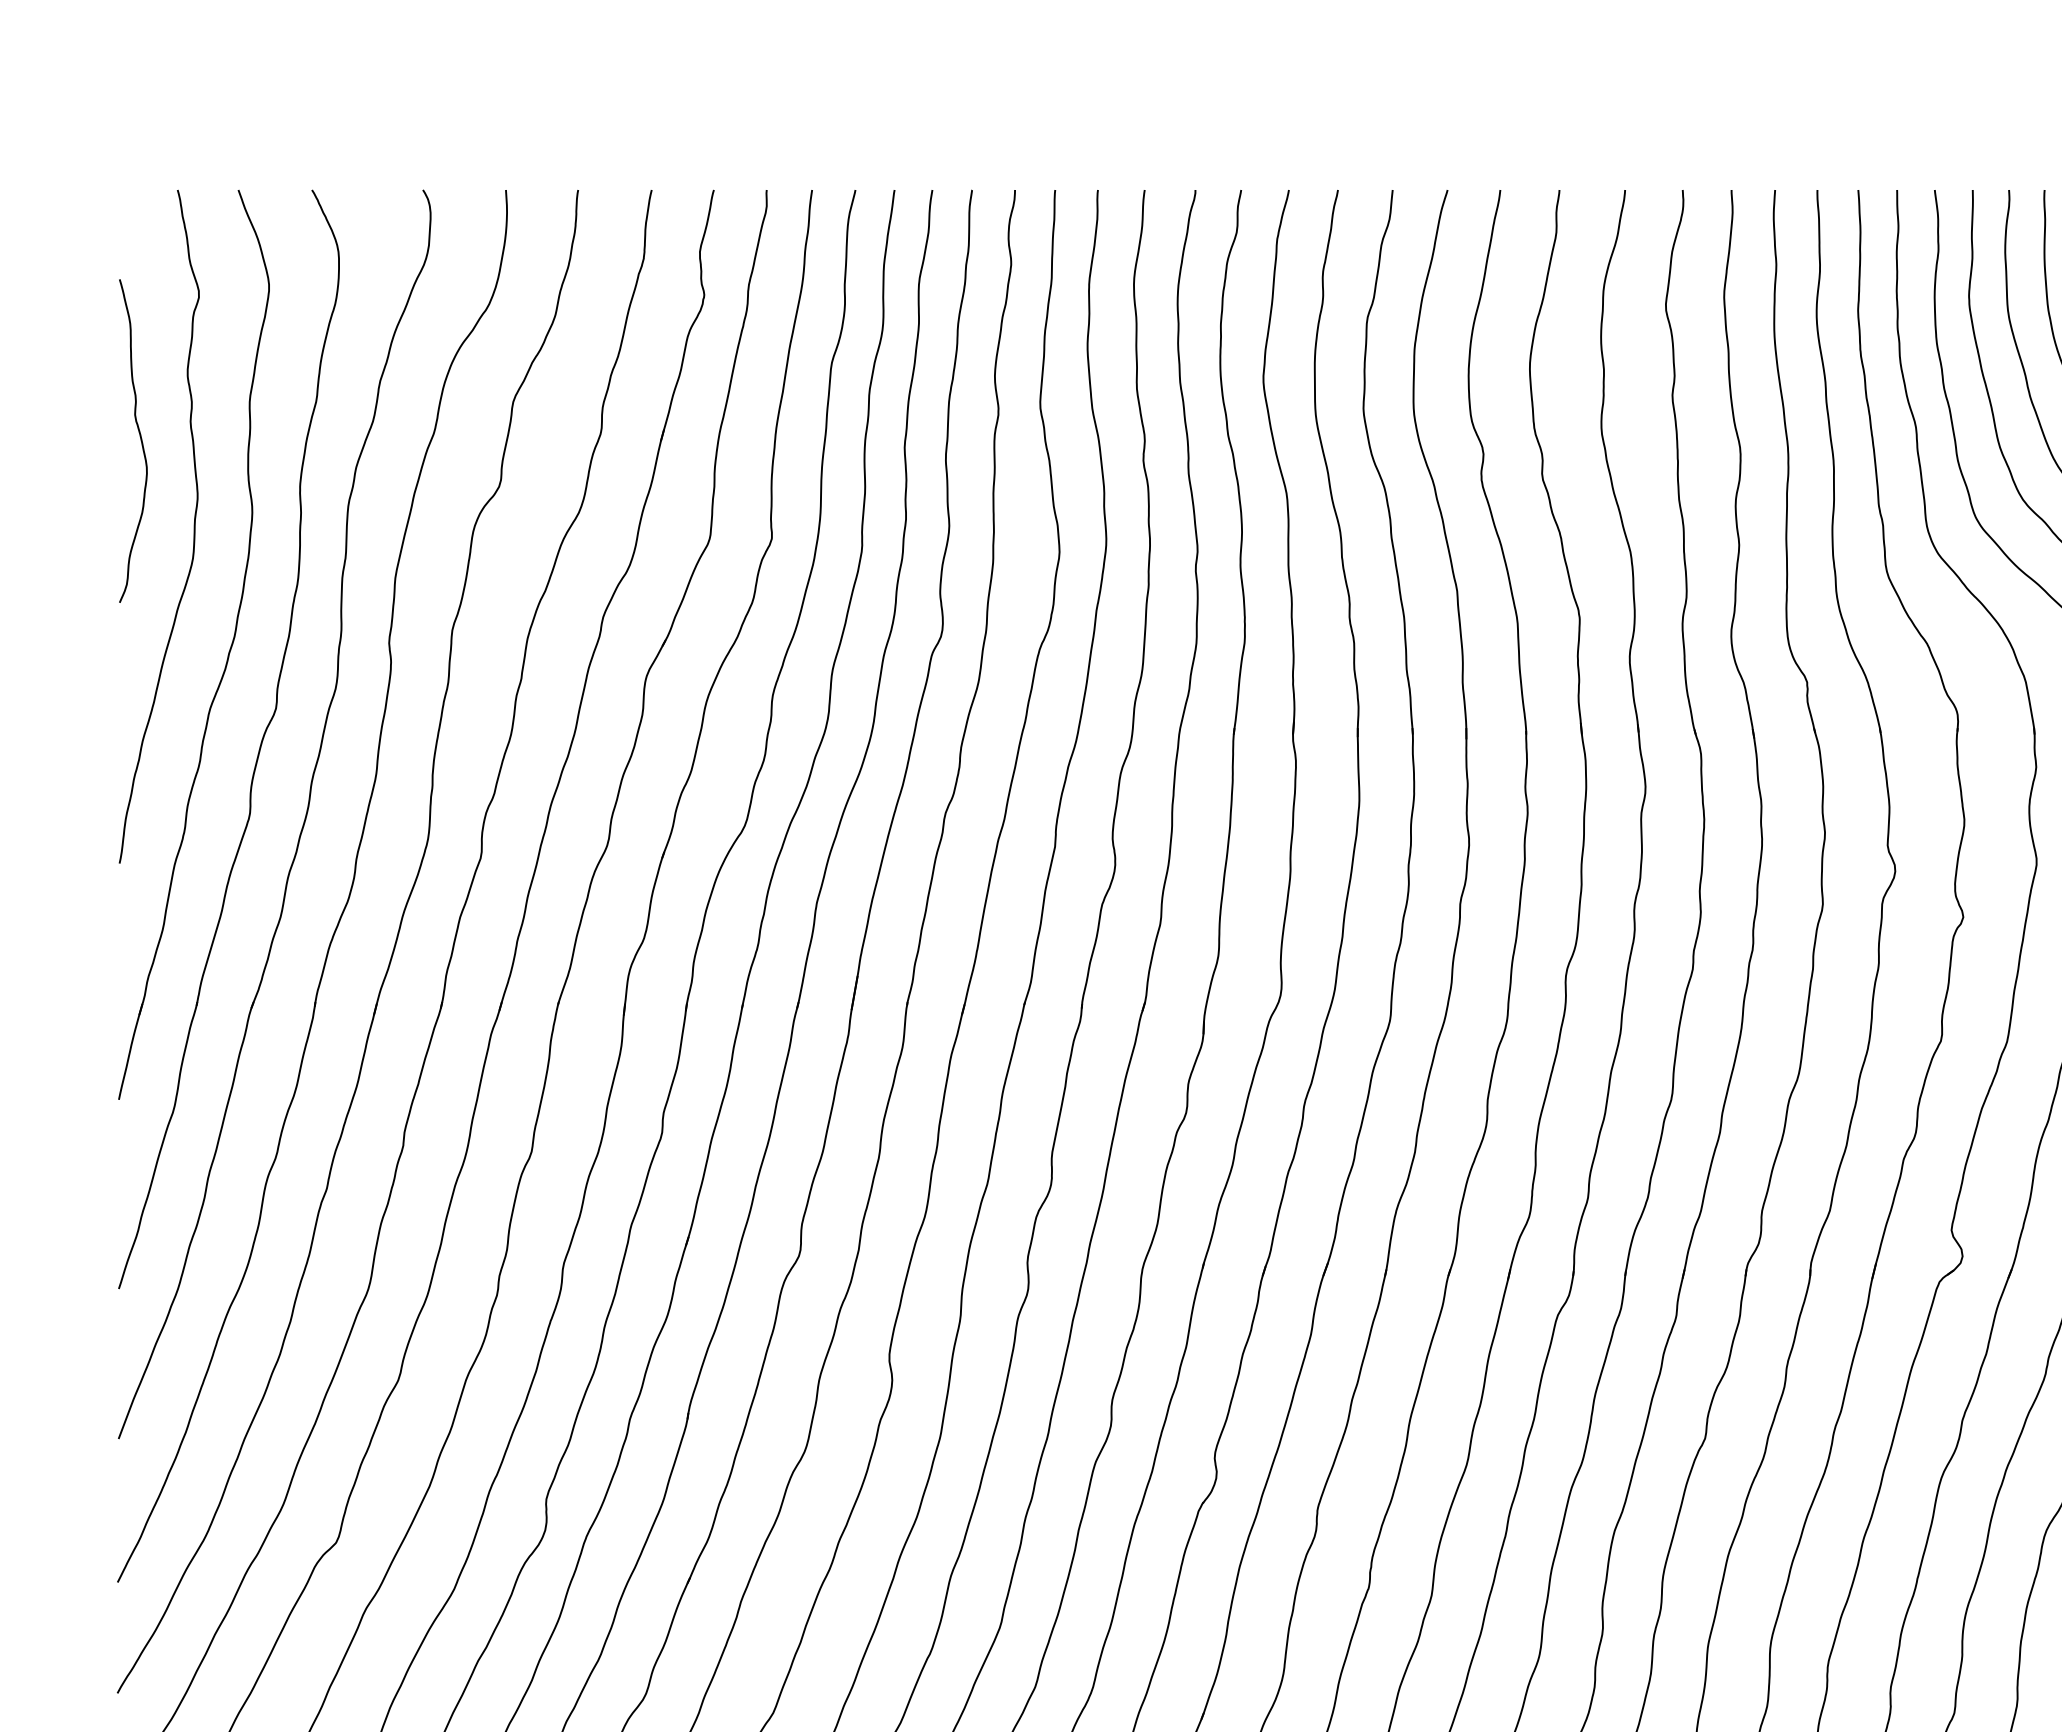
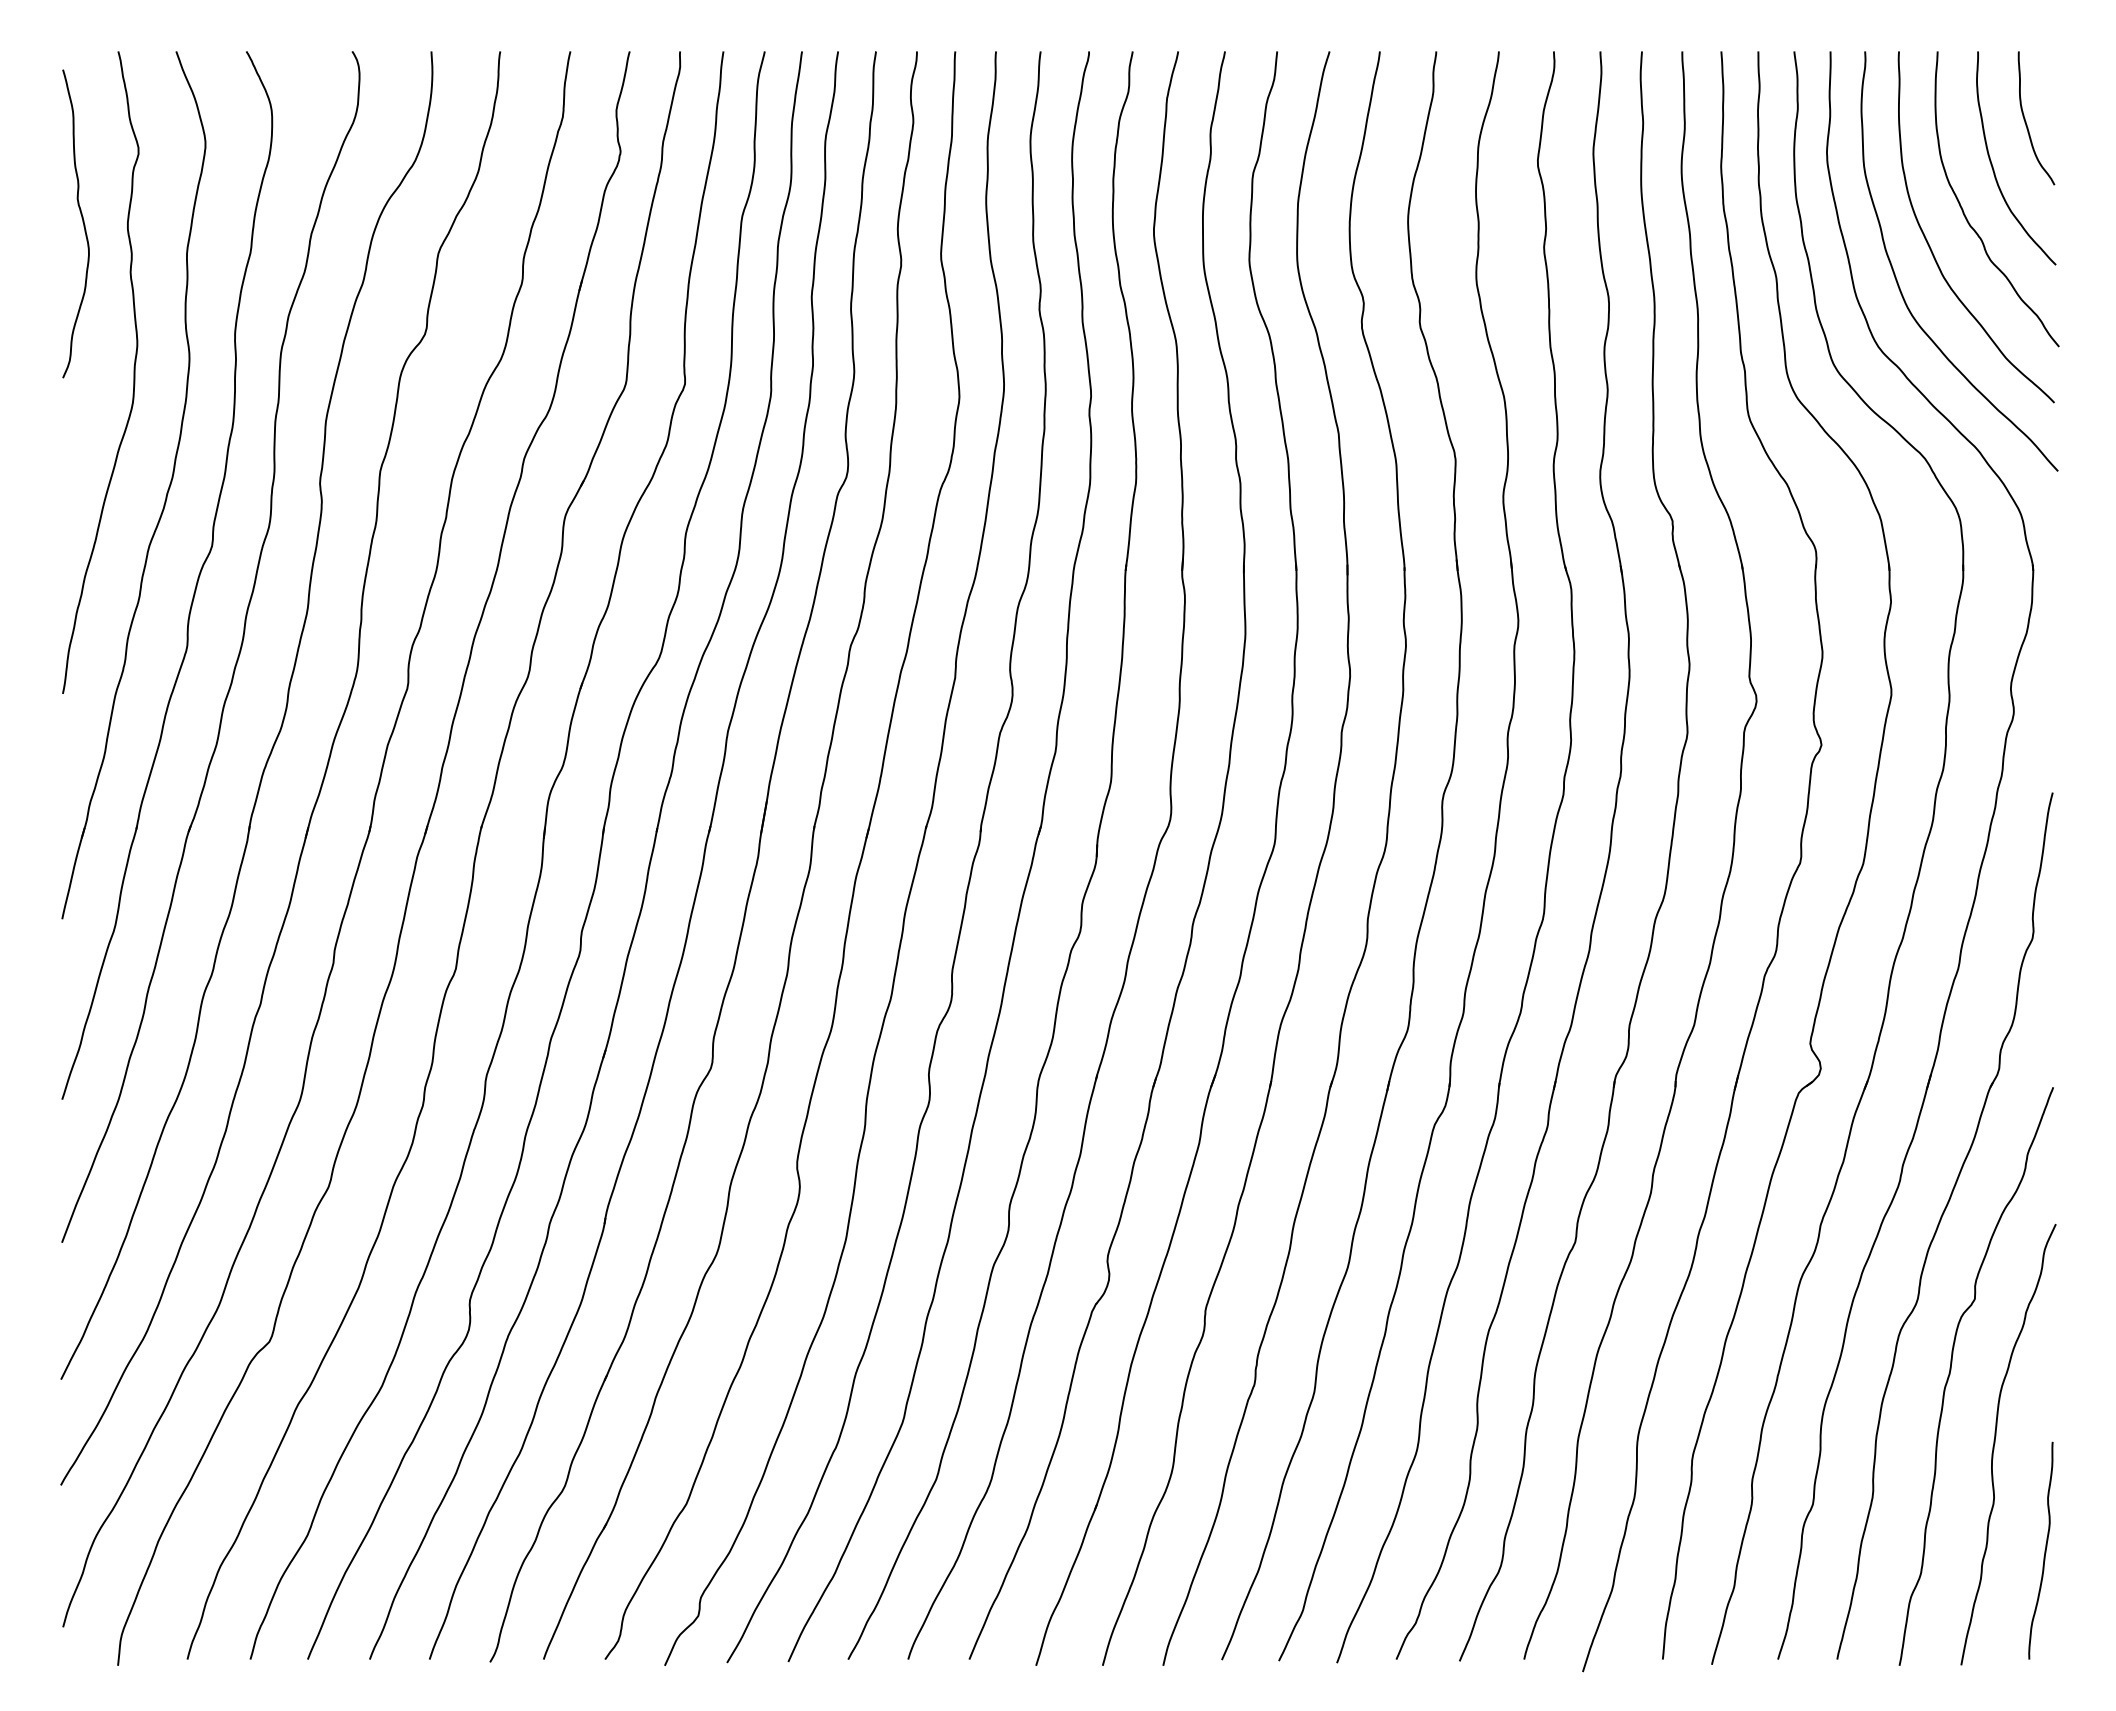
curve: (140, 439) -> (82, 222), moved

